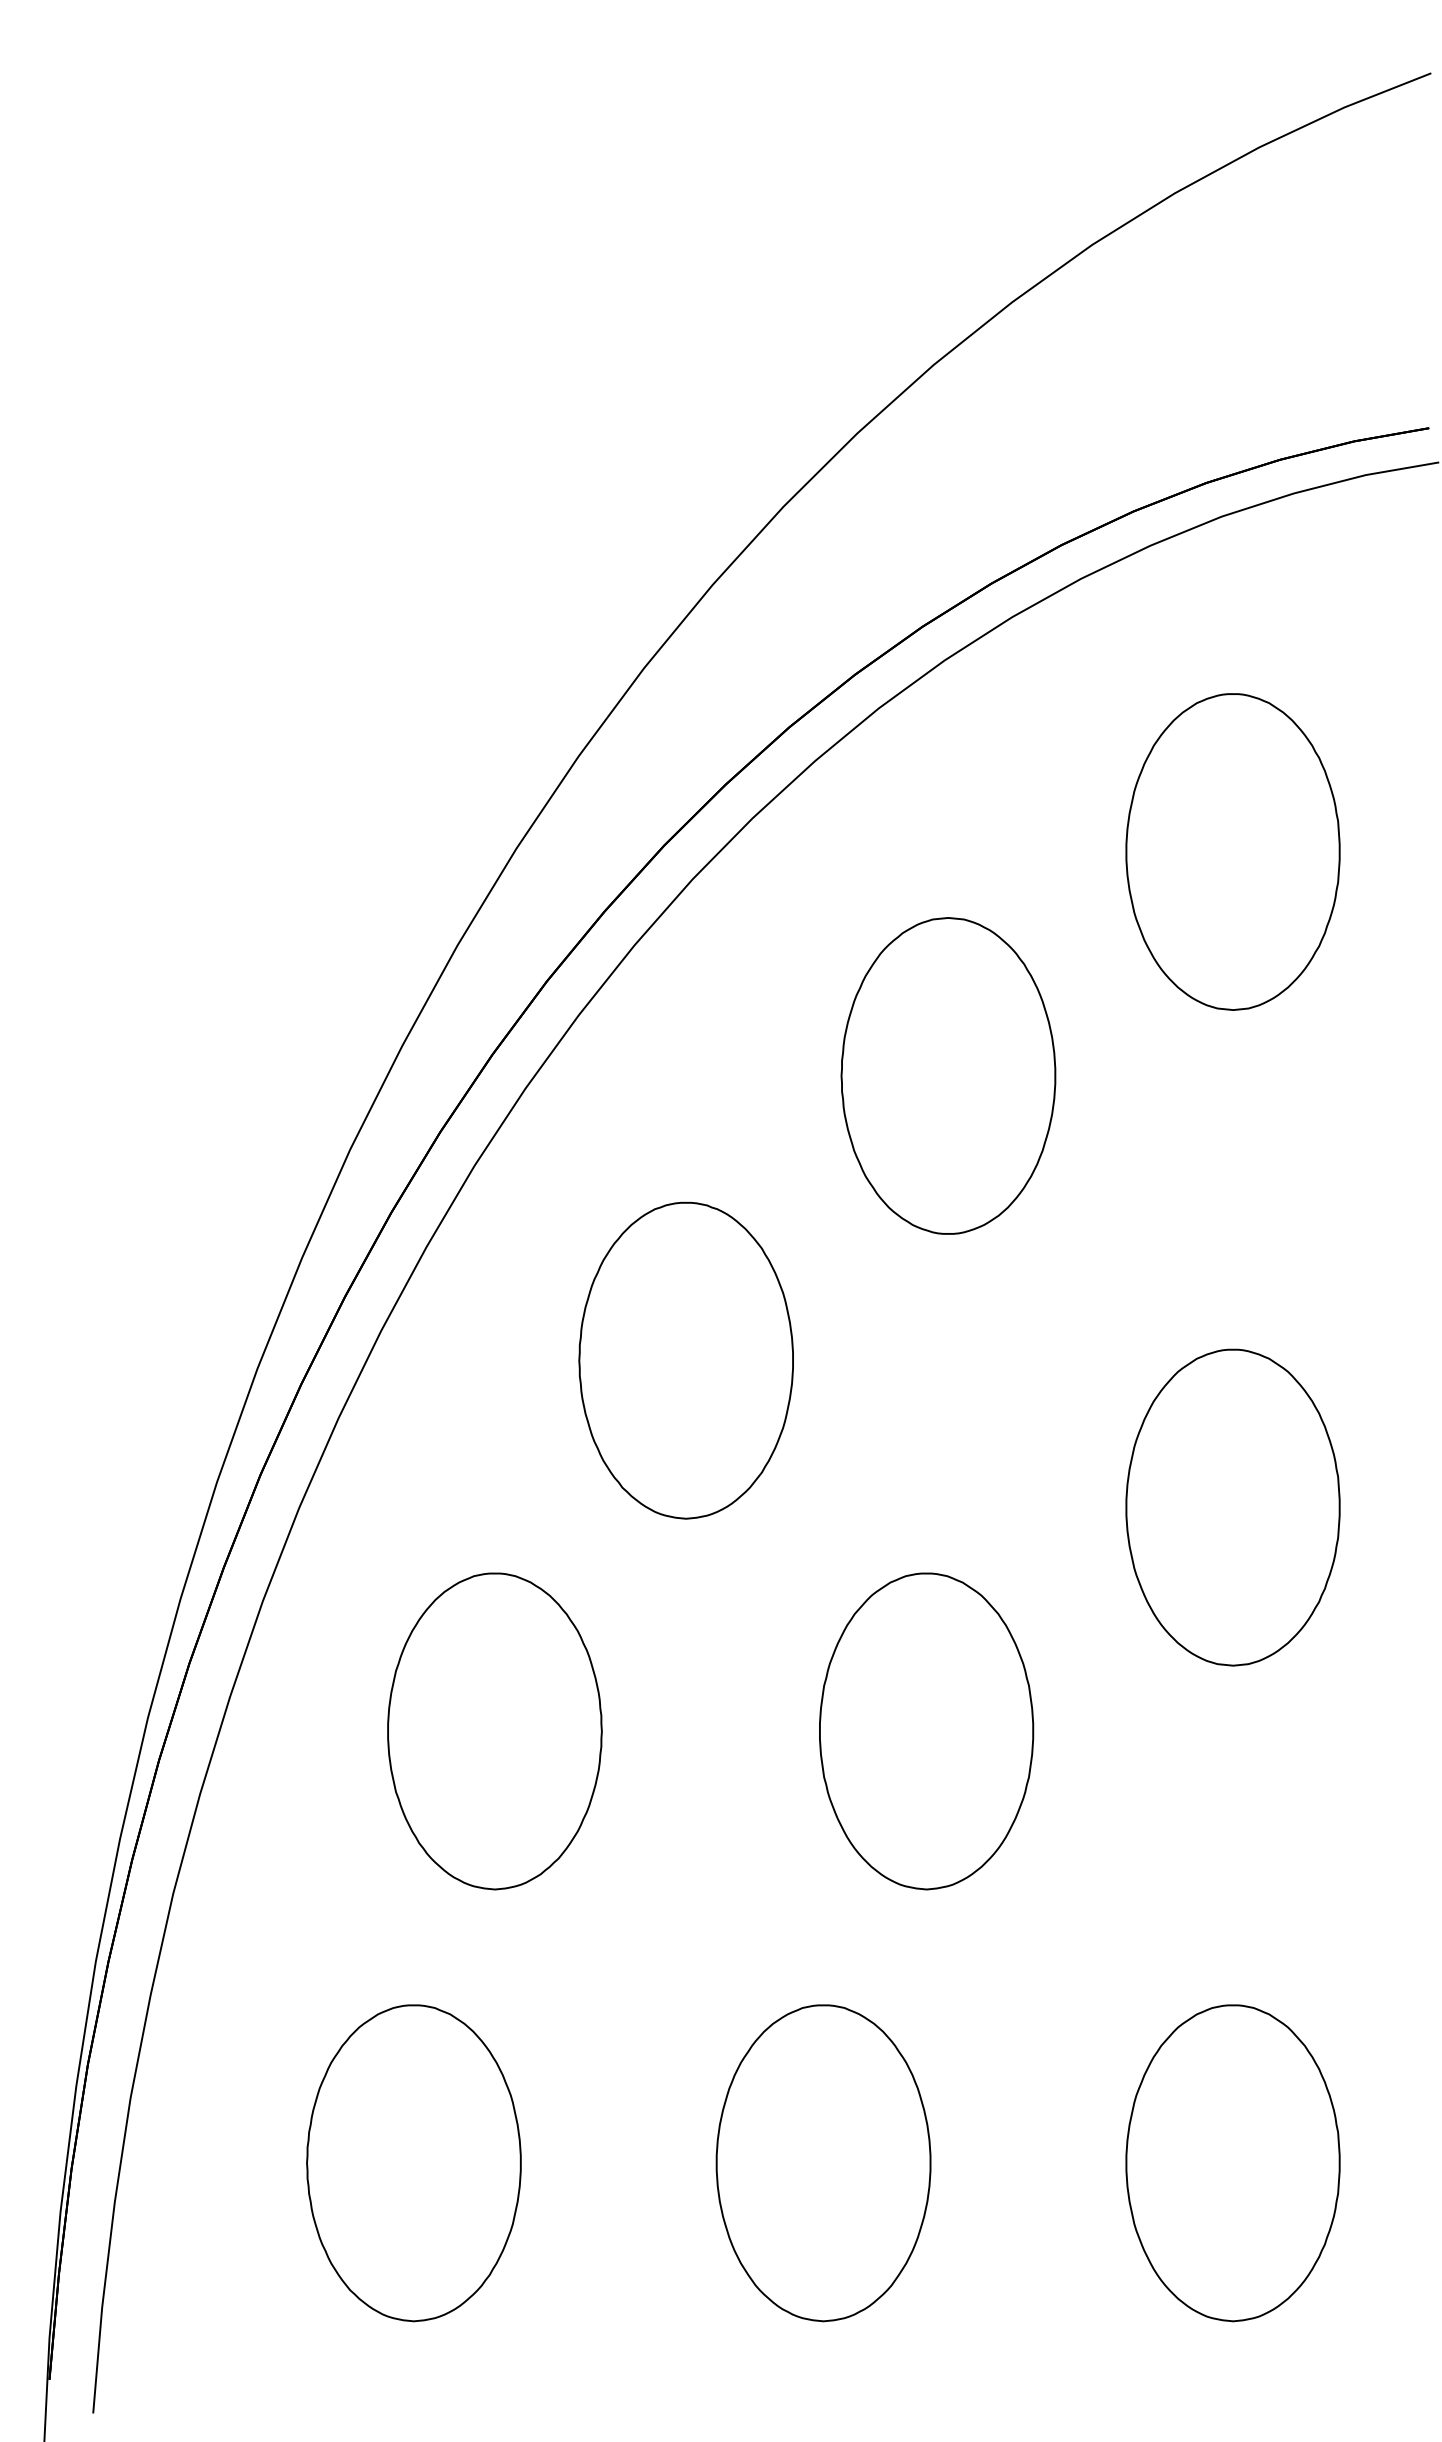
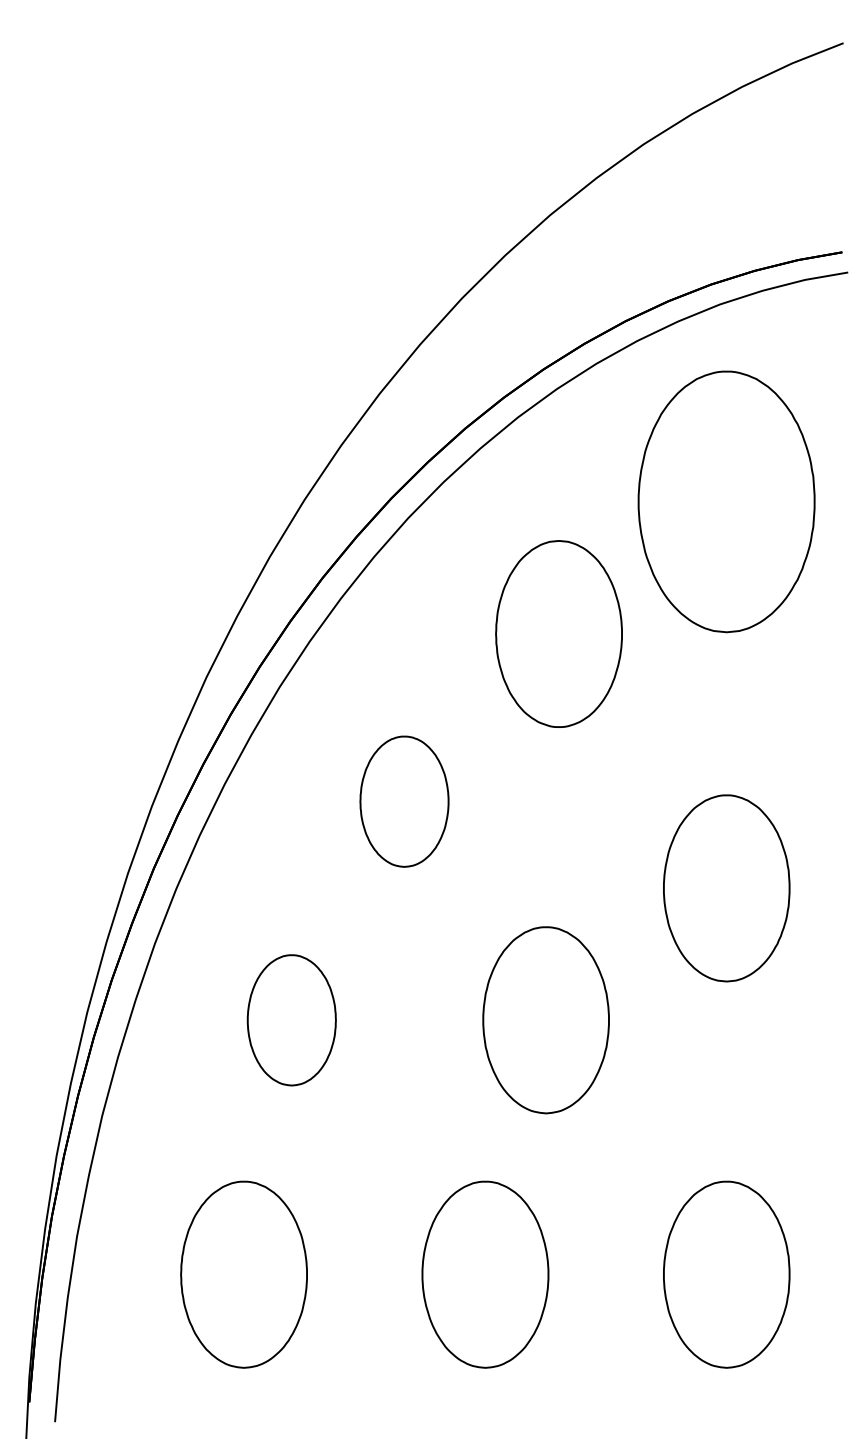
part: (1232, 852) -> (726, 502), size x1.4
part: (686, 1360) -> (404, 801), size x0.7
part: (494, 1731) -> (291, 1020), size x0.7

